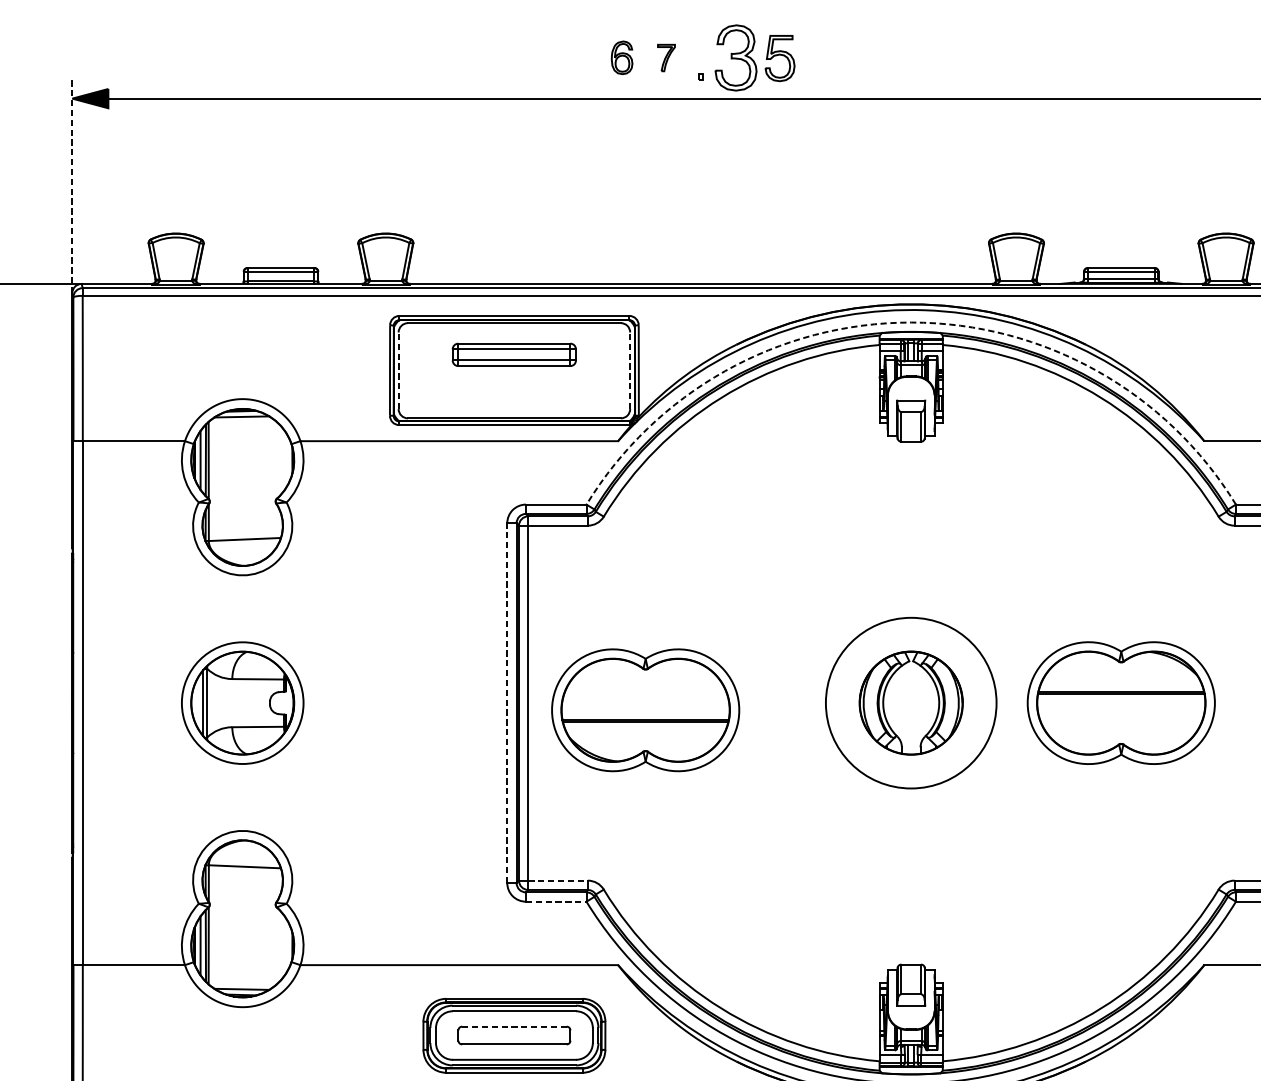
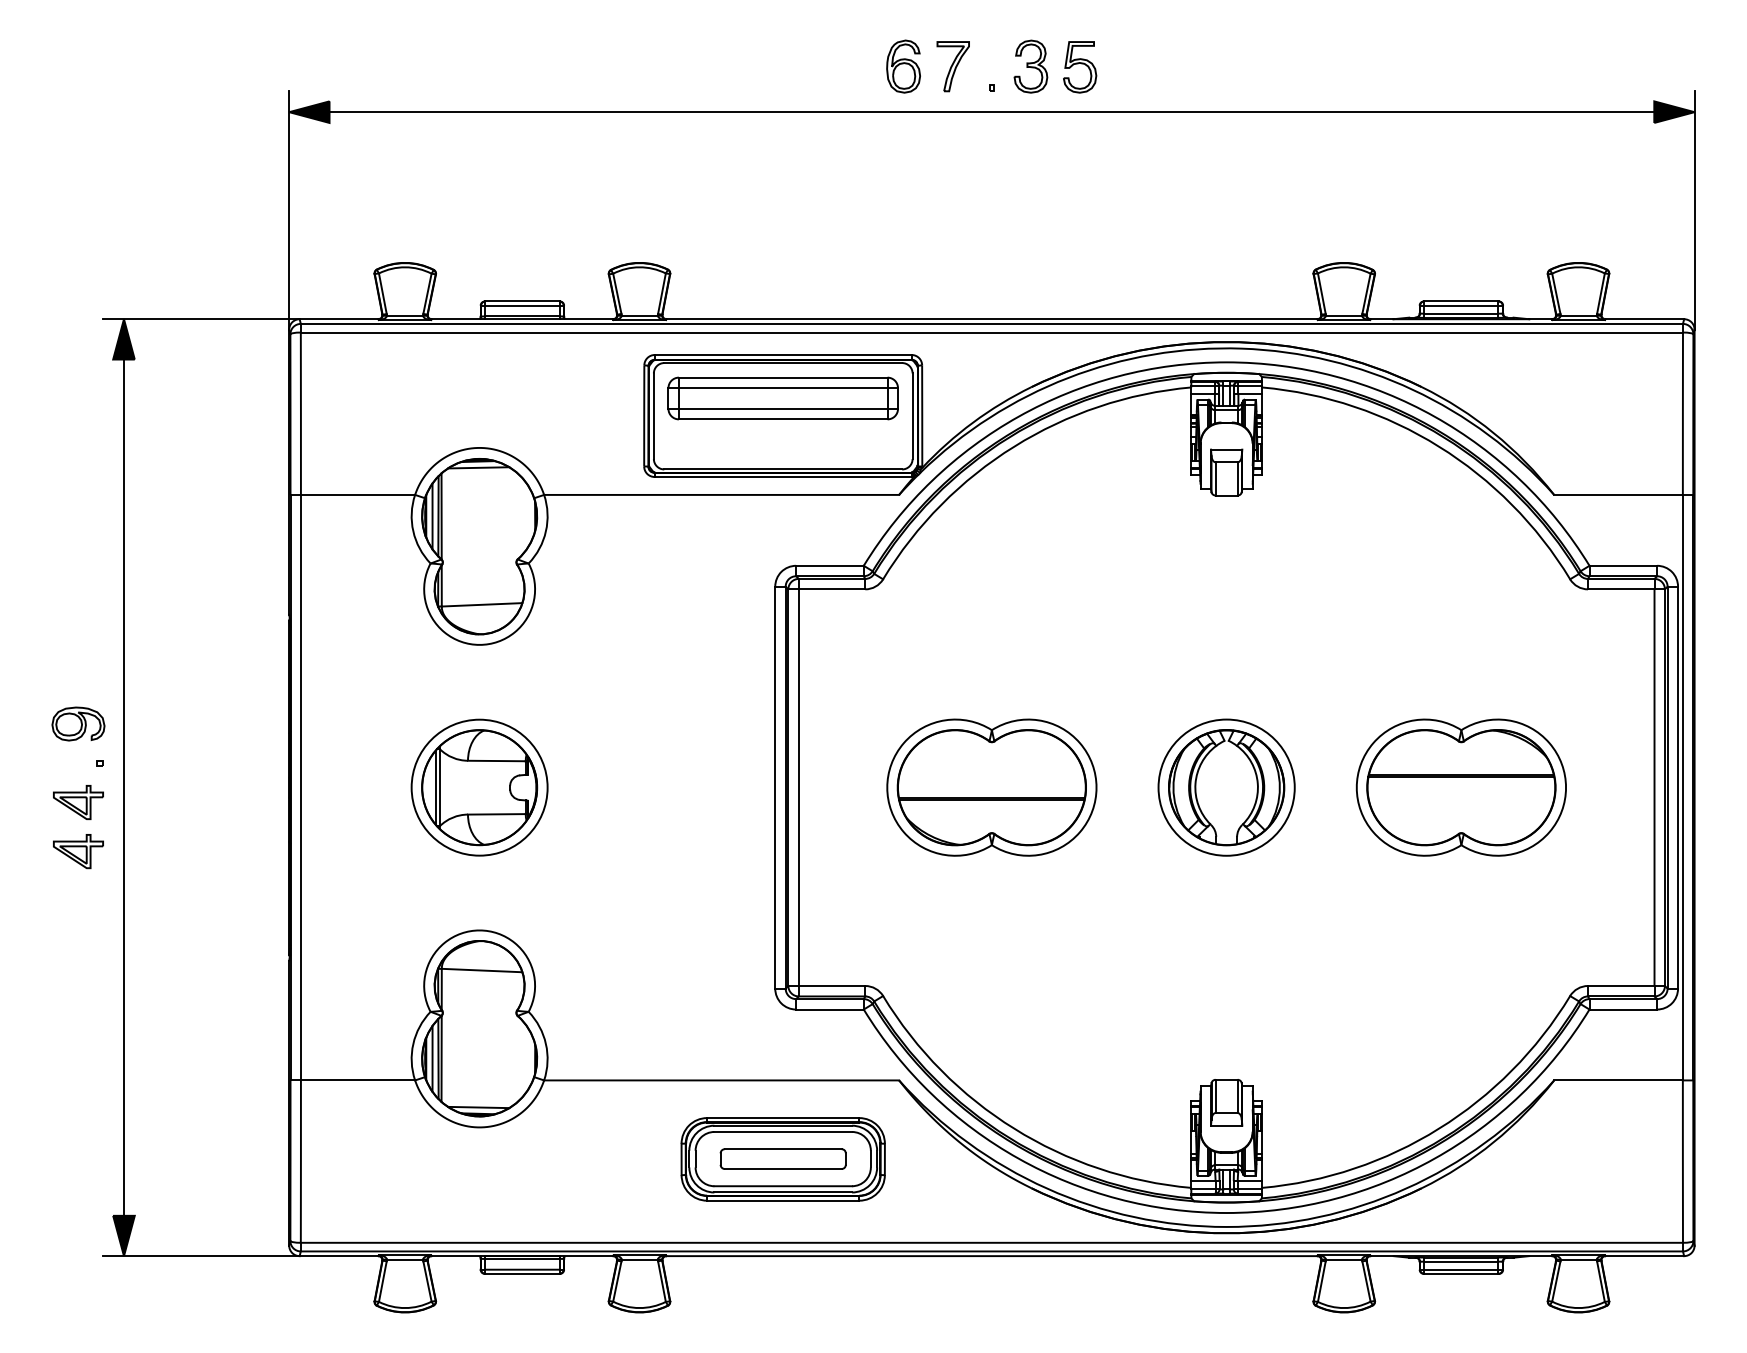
part: (622, 57) -> (903, 66), size x1.43
part: (665, 57) -> (952, 66), size x1.67
part: (735, 57) -> (1030, 66), size x0.71
line: (72, 185) -> (289, 209), dashed -> solid
arc: (911, 322) -> (1226, 362), dashed -> solid
part: (513, 354) -> (782, 398), size x1.67
line: (398, 370) -> (653, 416), dashed -> solid
line: (630, 370) -> (912, 416), dashed -> solid
line: (507, 702) -> (775, 787), dashed -> solid
circle: (911, 702) -> (1226, 787), size x0.71
part: (645, 710) -> (991, 787), moved
line: (558, 881) -> (832, 986), dashed -> solid
line: (555, 901) -> (829, 1009), dashed -> solid
line: (514, 1026) -> (783, 1149), dashed -> solid

